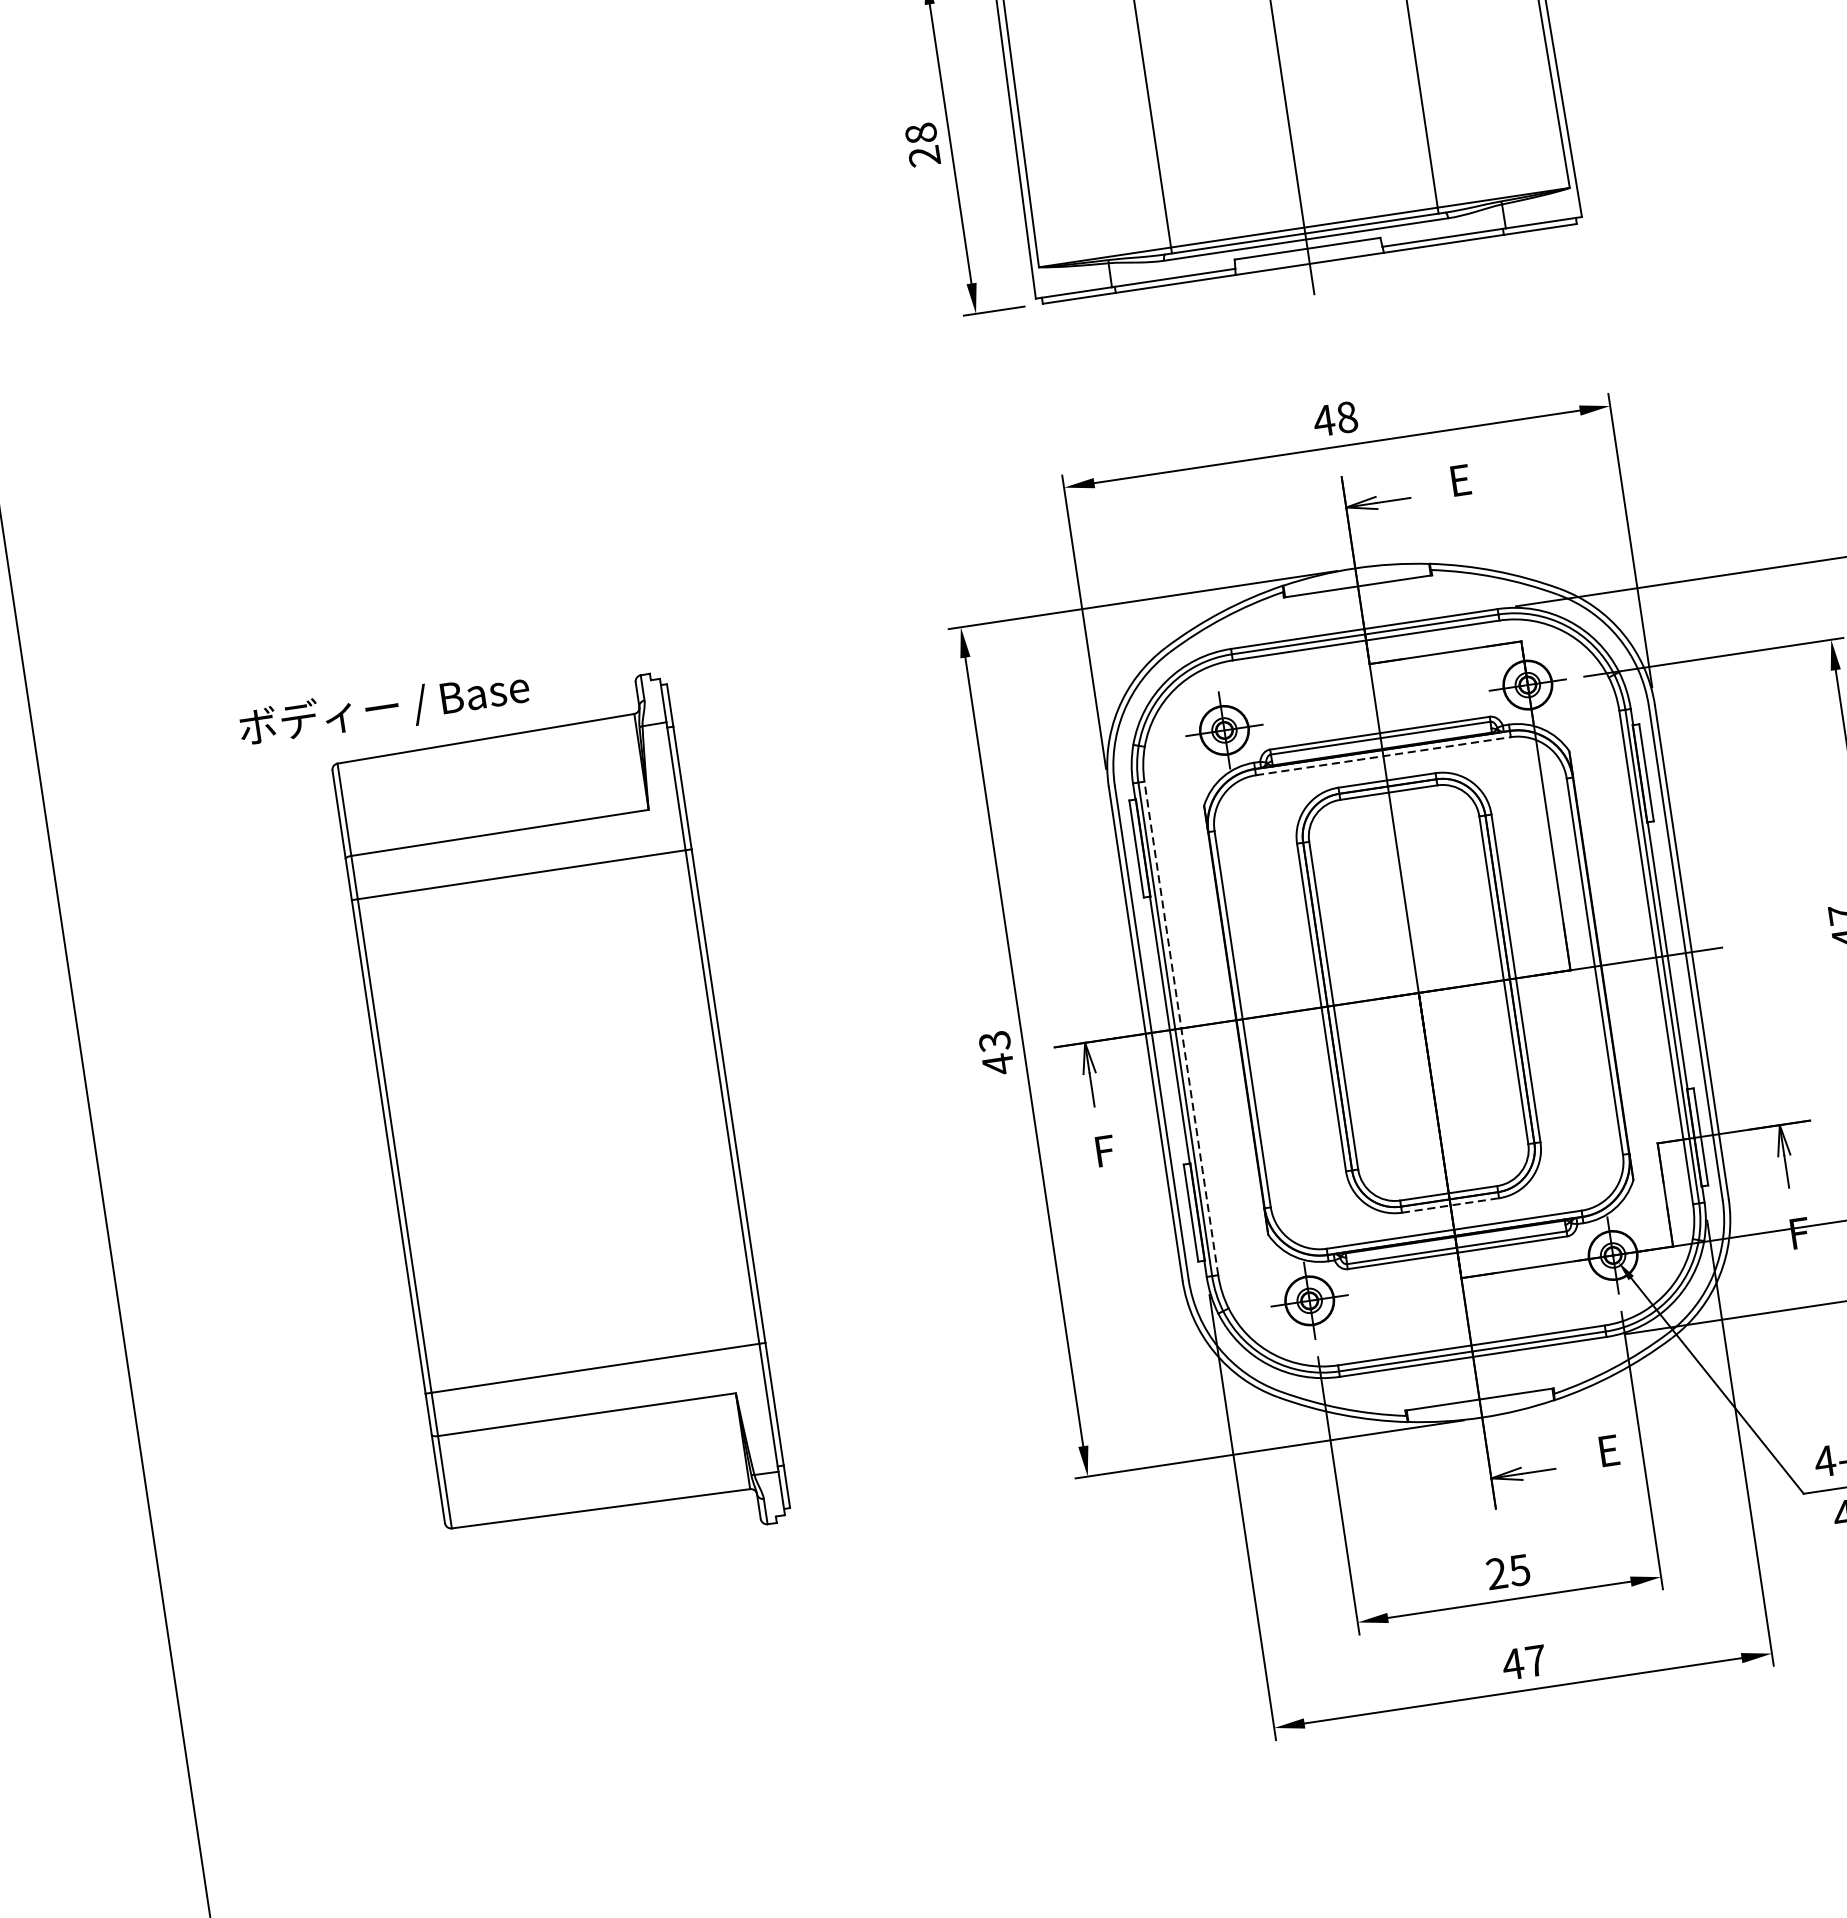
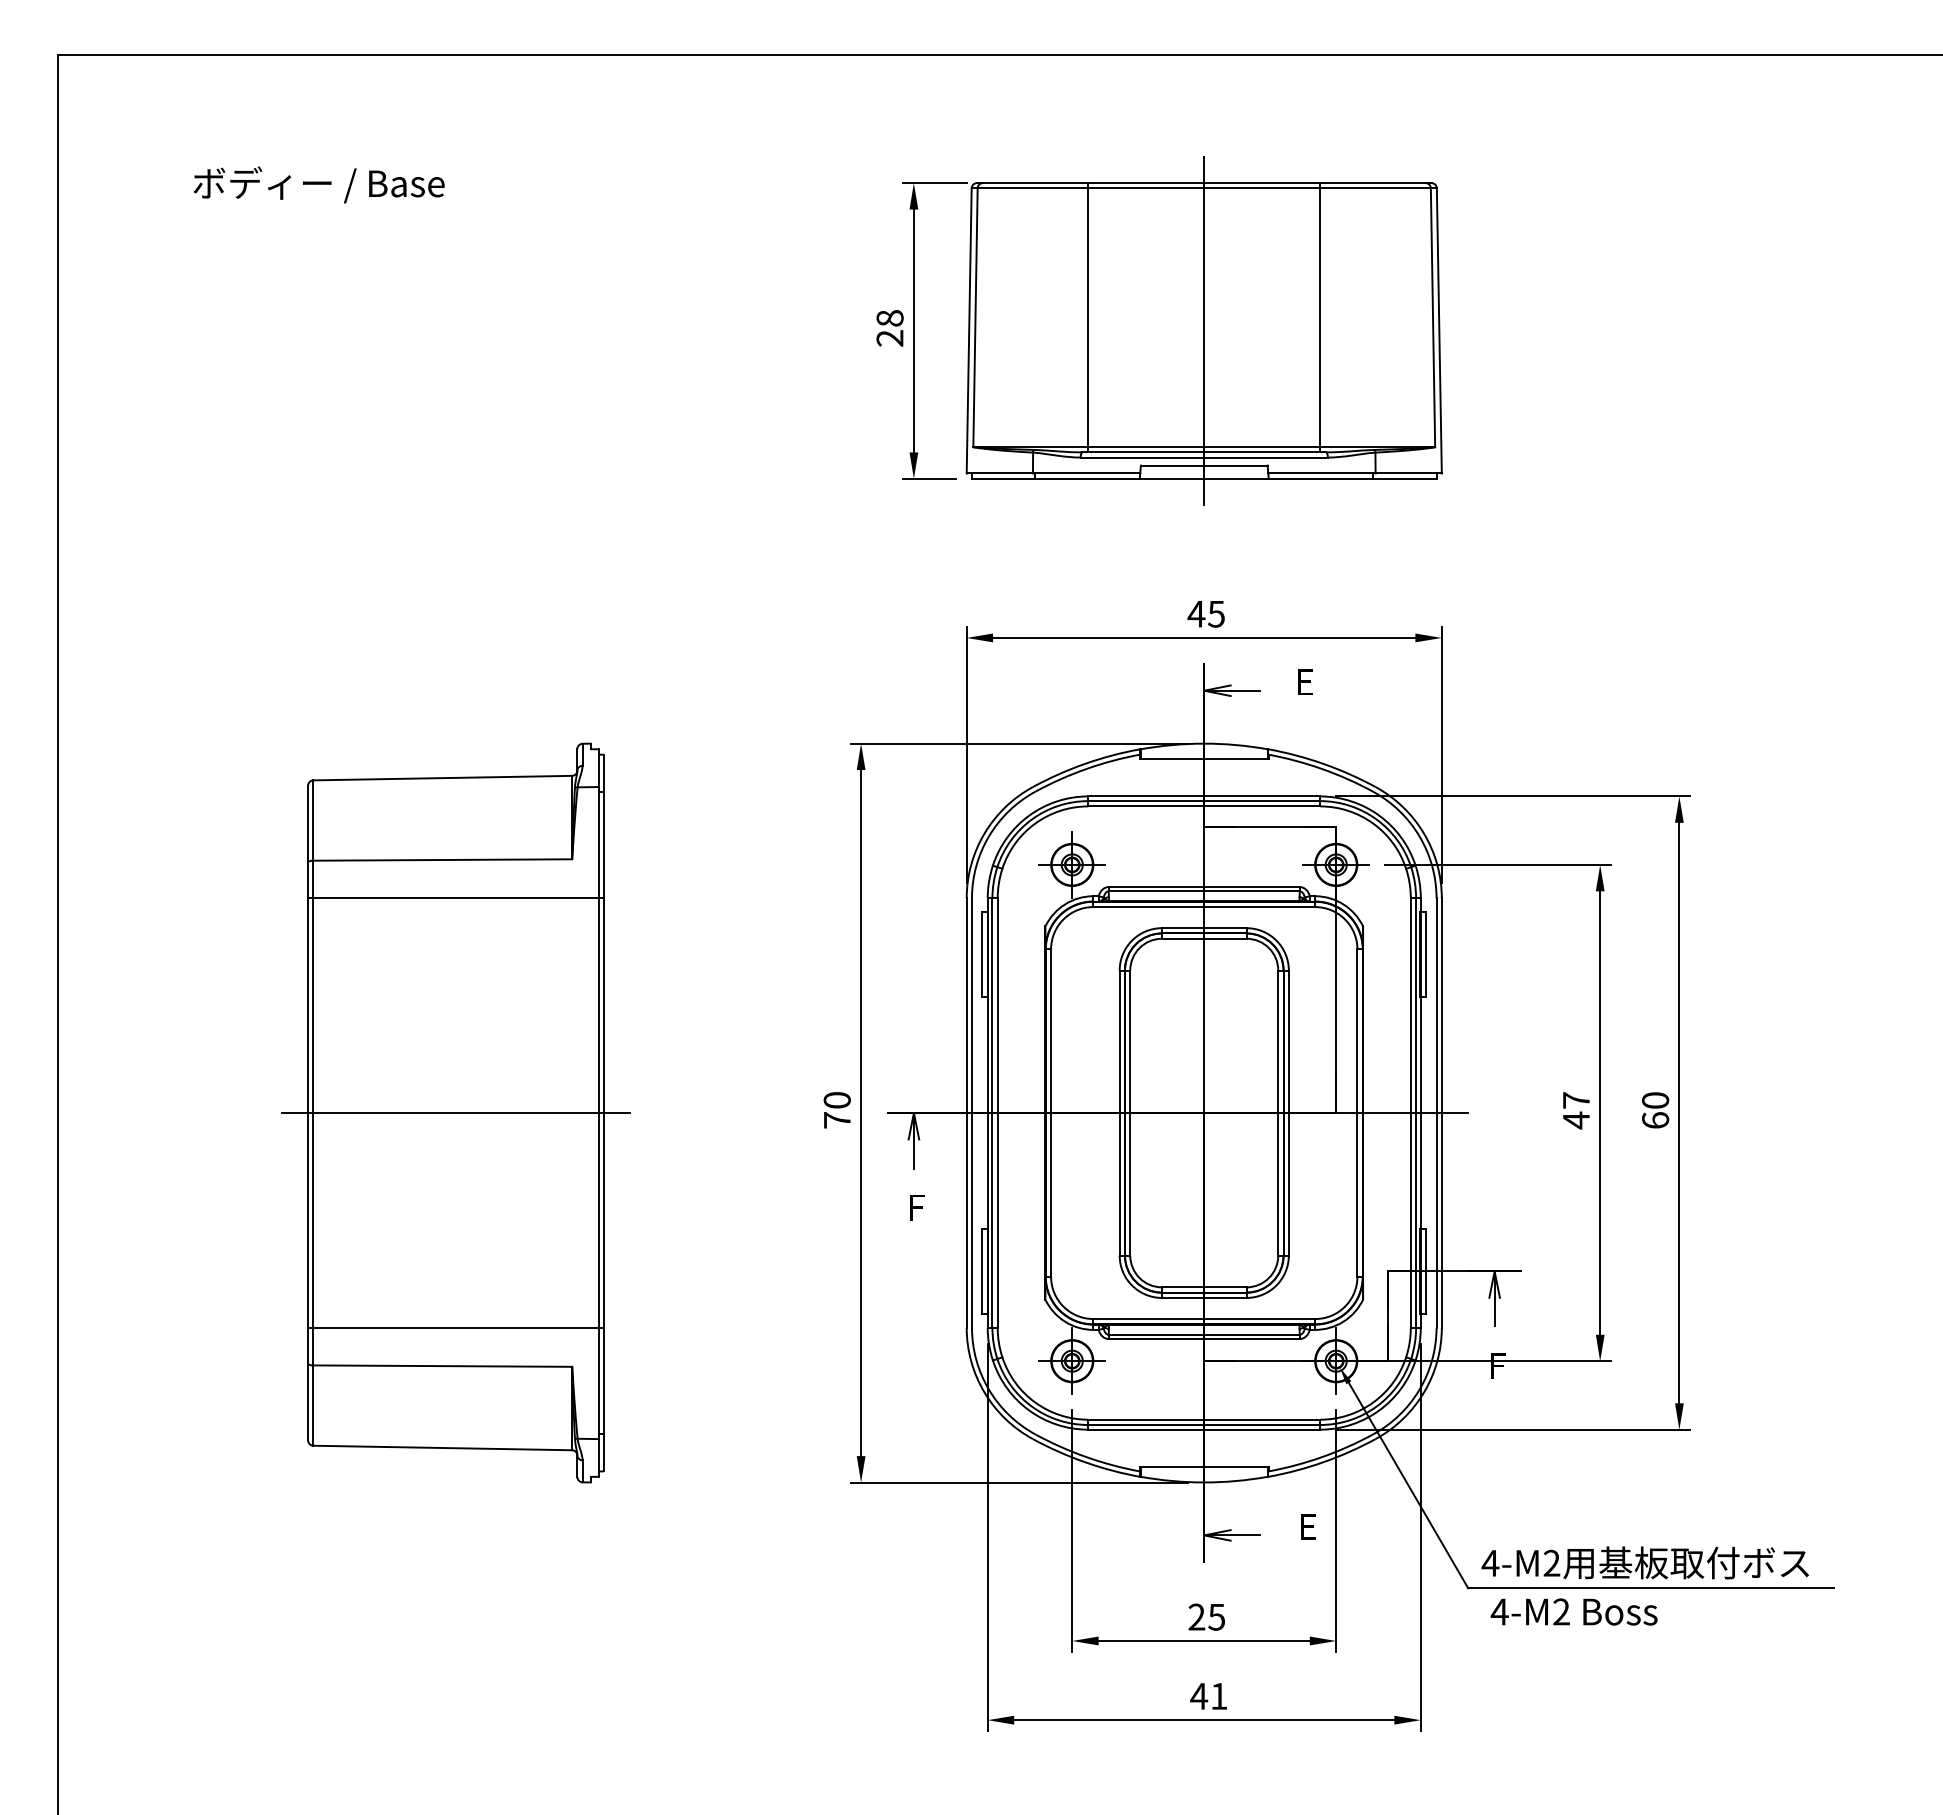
text: (1345, 416) -> (1215, 613), 48 -> 45
text: (383, 708) -> (318, 184), moved
line: (1383, 756) -> (1204, 907), dashed -> solid
line: (1181, 1028) -> (997, 1113), dashed -> solid
text: (995, 1053) -> (836, 1110), 43 -> 70
line: (558, 1122) -> (455, 1113), added
line: (1450, 1204) -> (1204, 1297), dashed -> solid
text: (1536, 1660) -> (1219, 1696), 47 -> 41

